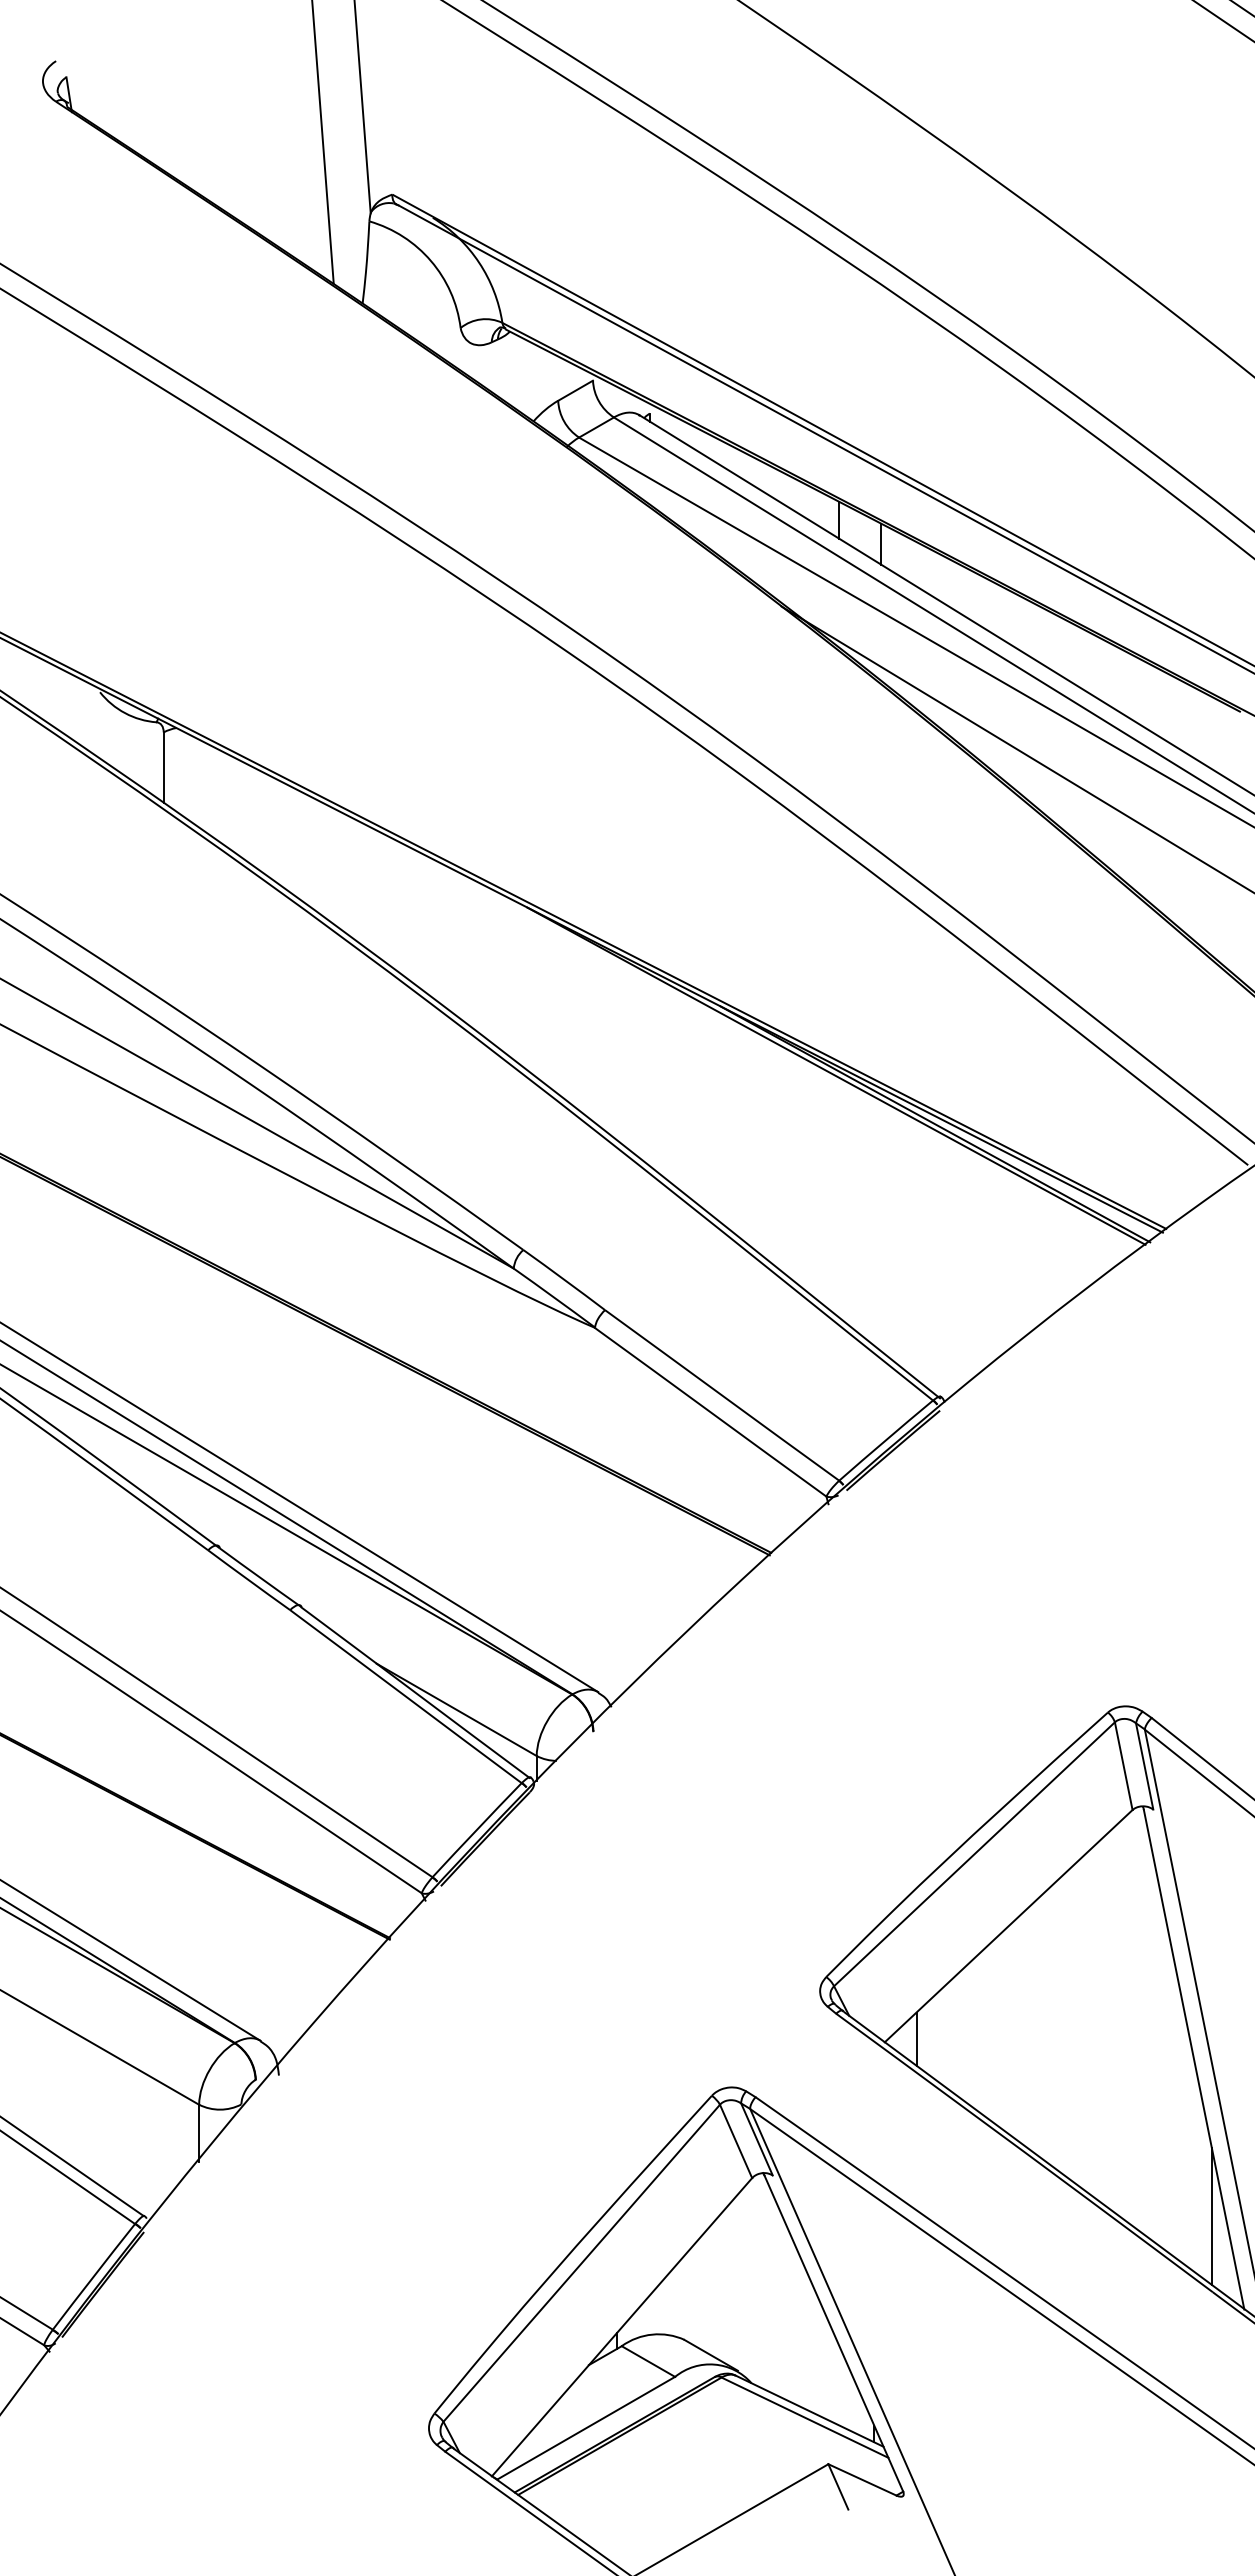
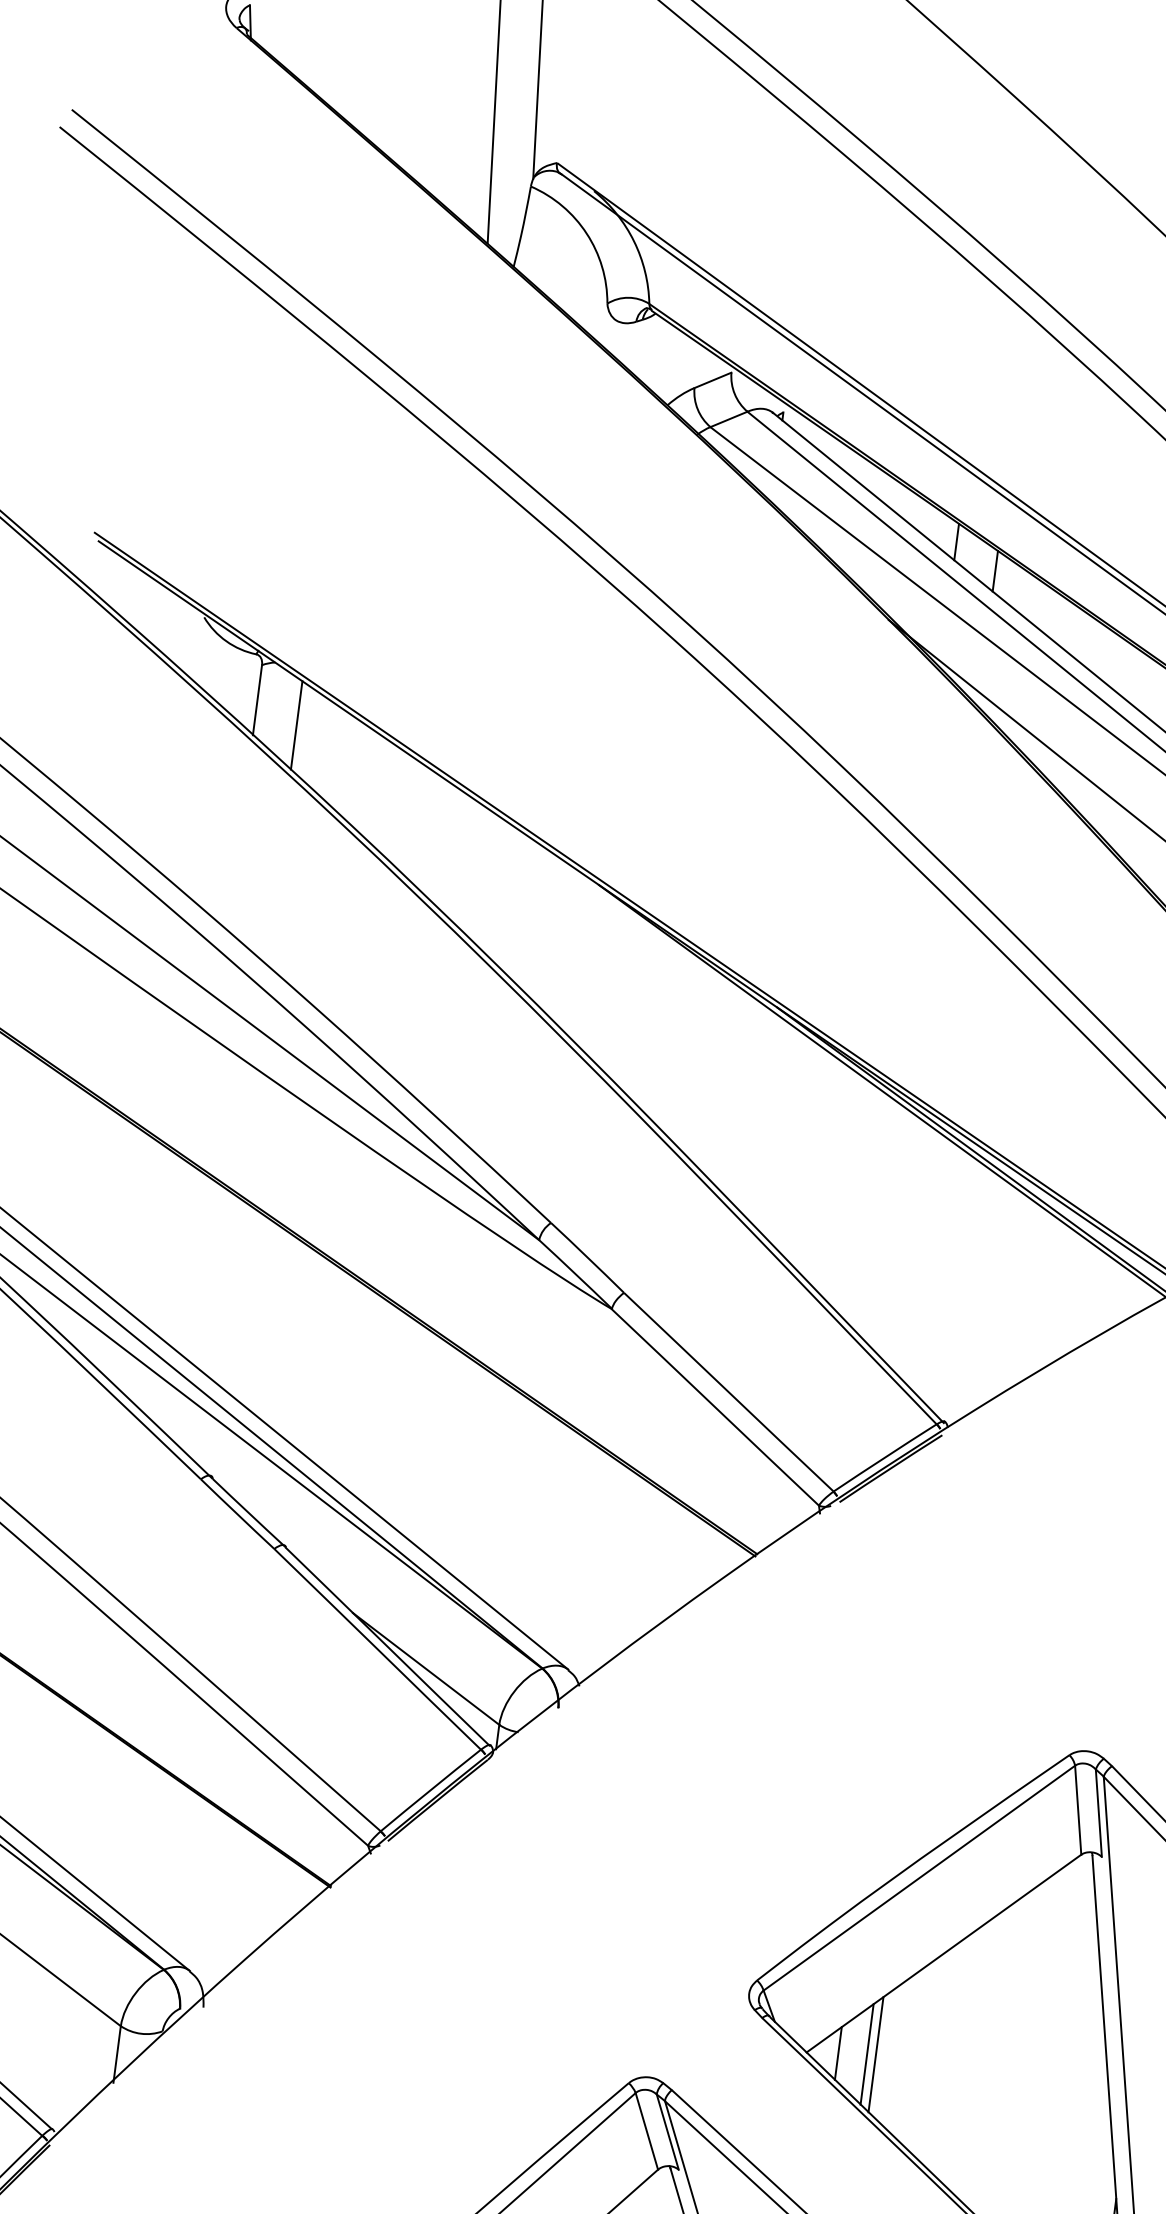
line: (205, 787) -> (296, 725), added
line: (954, 2035) -> (876, 2054), added
line: (945, 2036) -> (867, 2054), added

